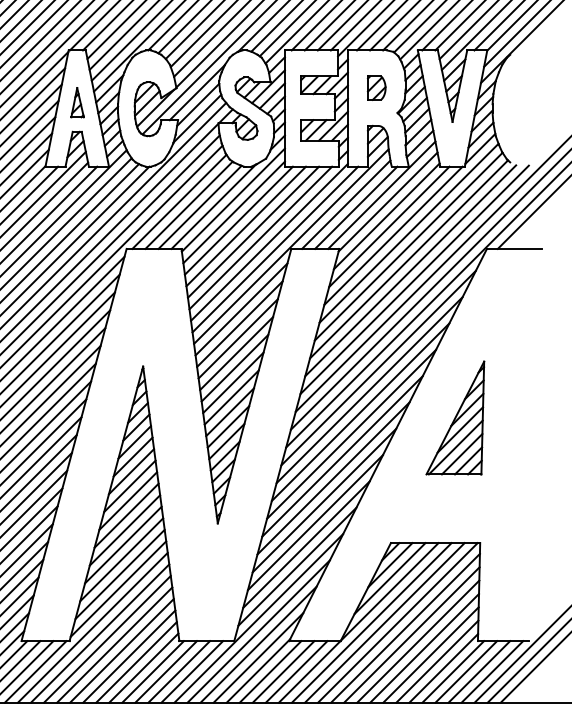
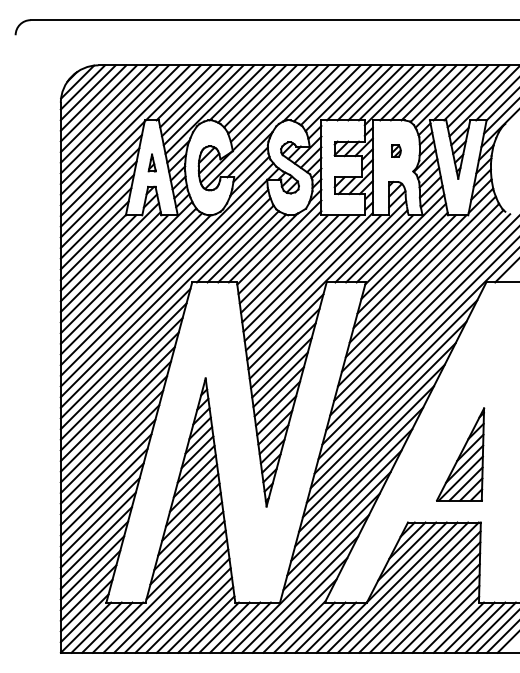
part: (376, 87) -> (396, 150), size x0.6
part: (77, 102) -> (152, 162), size x0.7
part: (455, 418) -> (460, 454), moved

